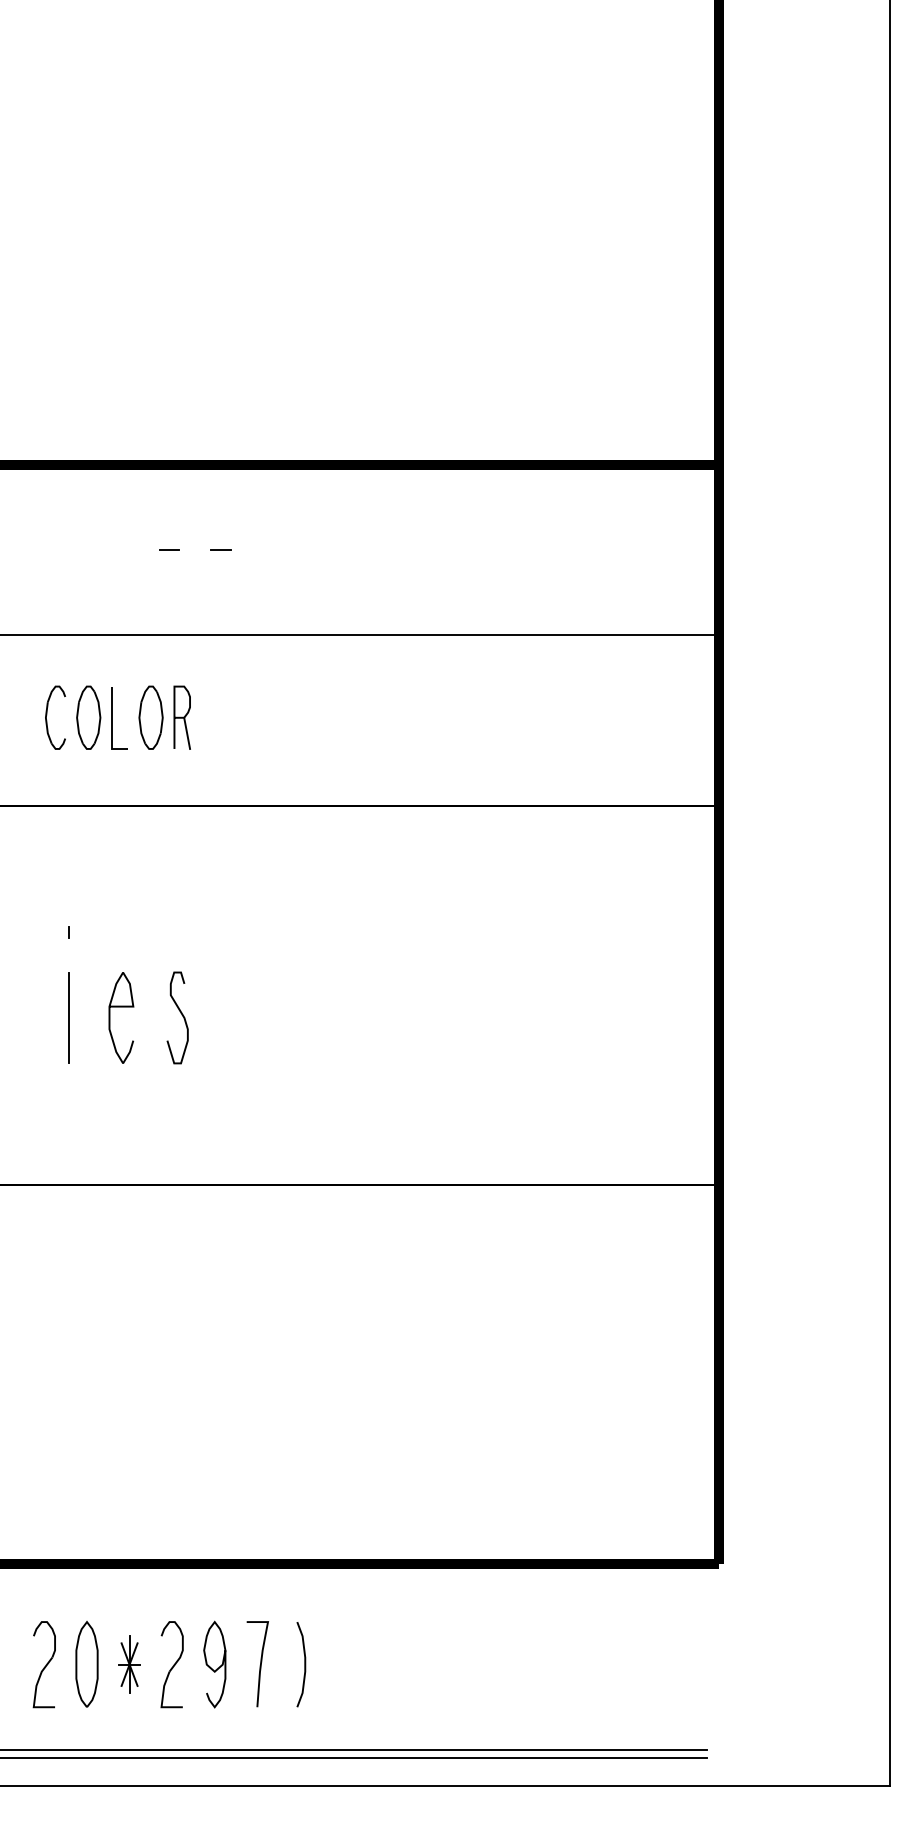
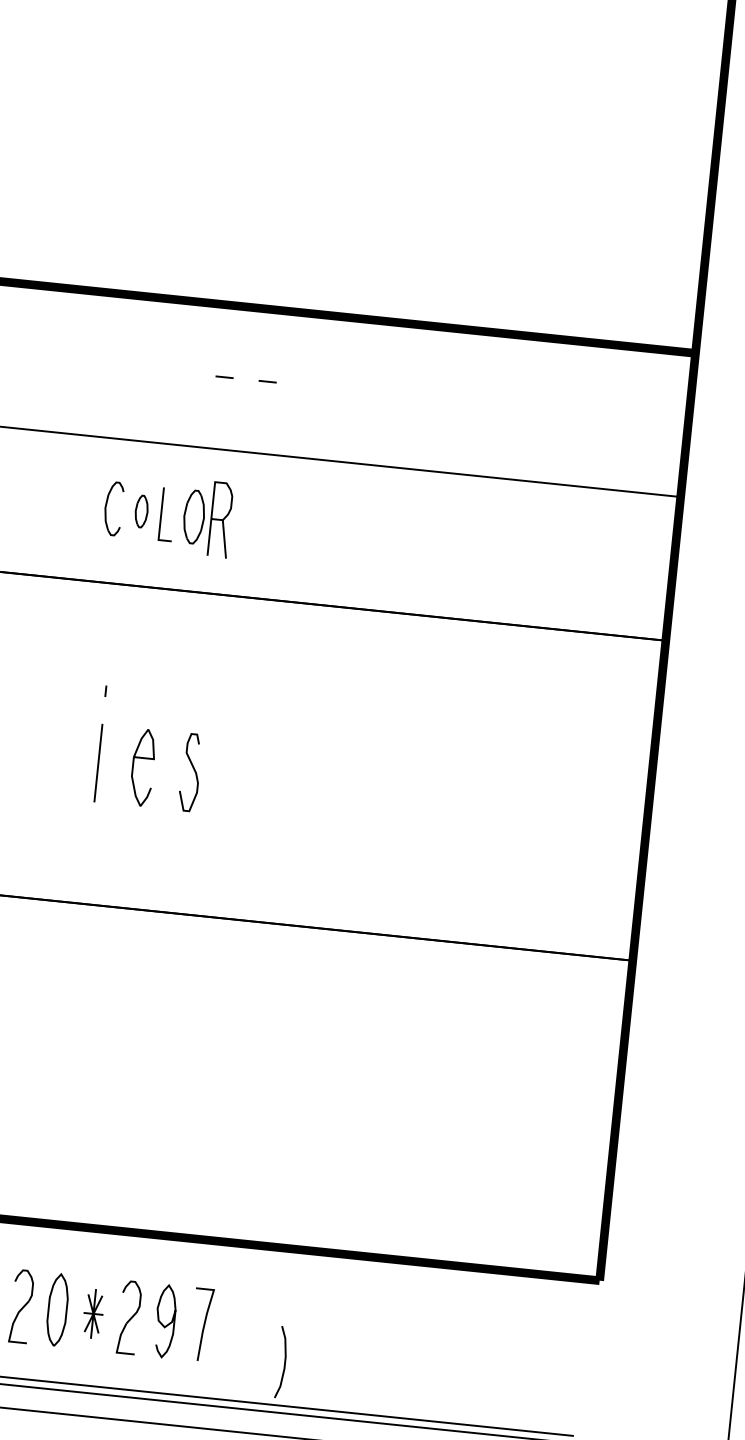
part: (88, 717) -> (141, 511), size x0.6
part: (181, 717) -> (219, 519), size x1.4
curve: (304, 1664) -> (284, 1362), moved

